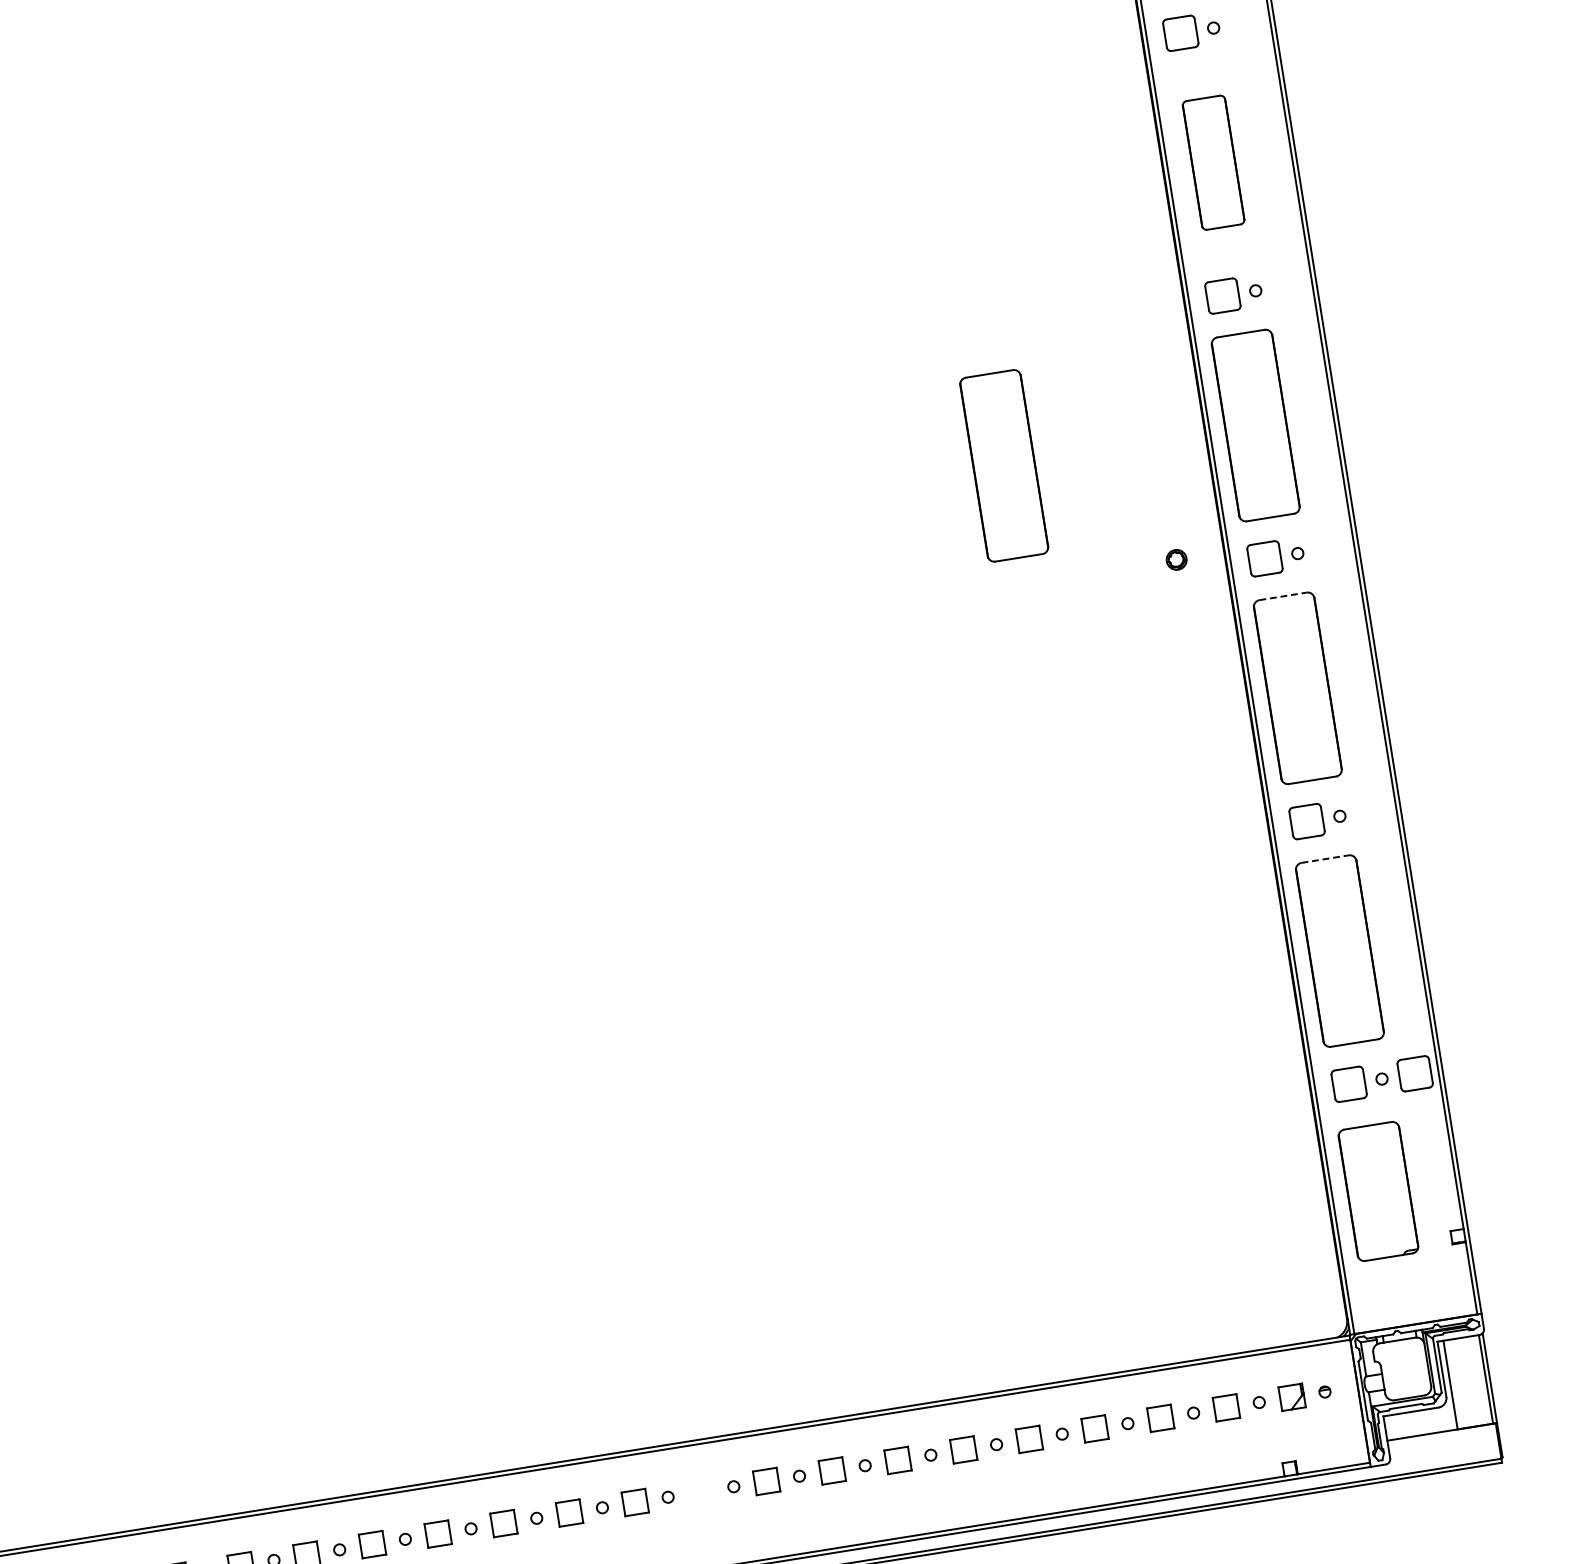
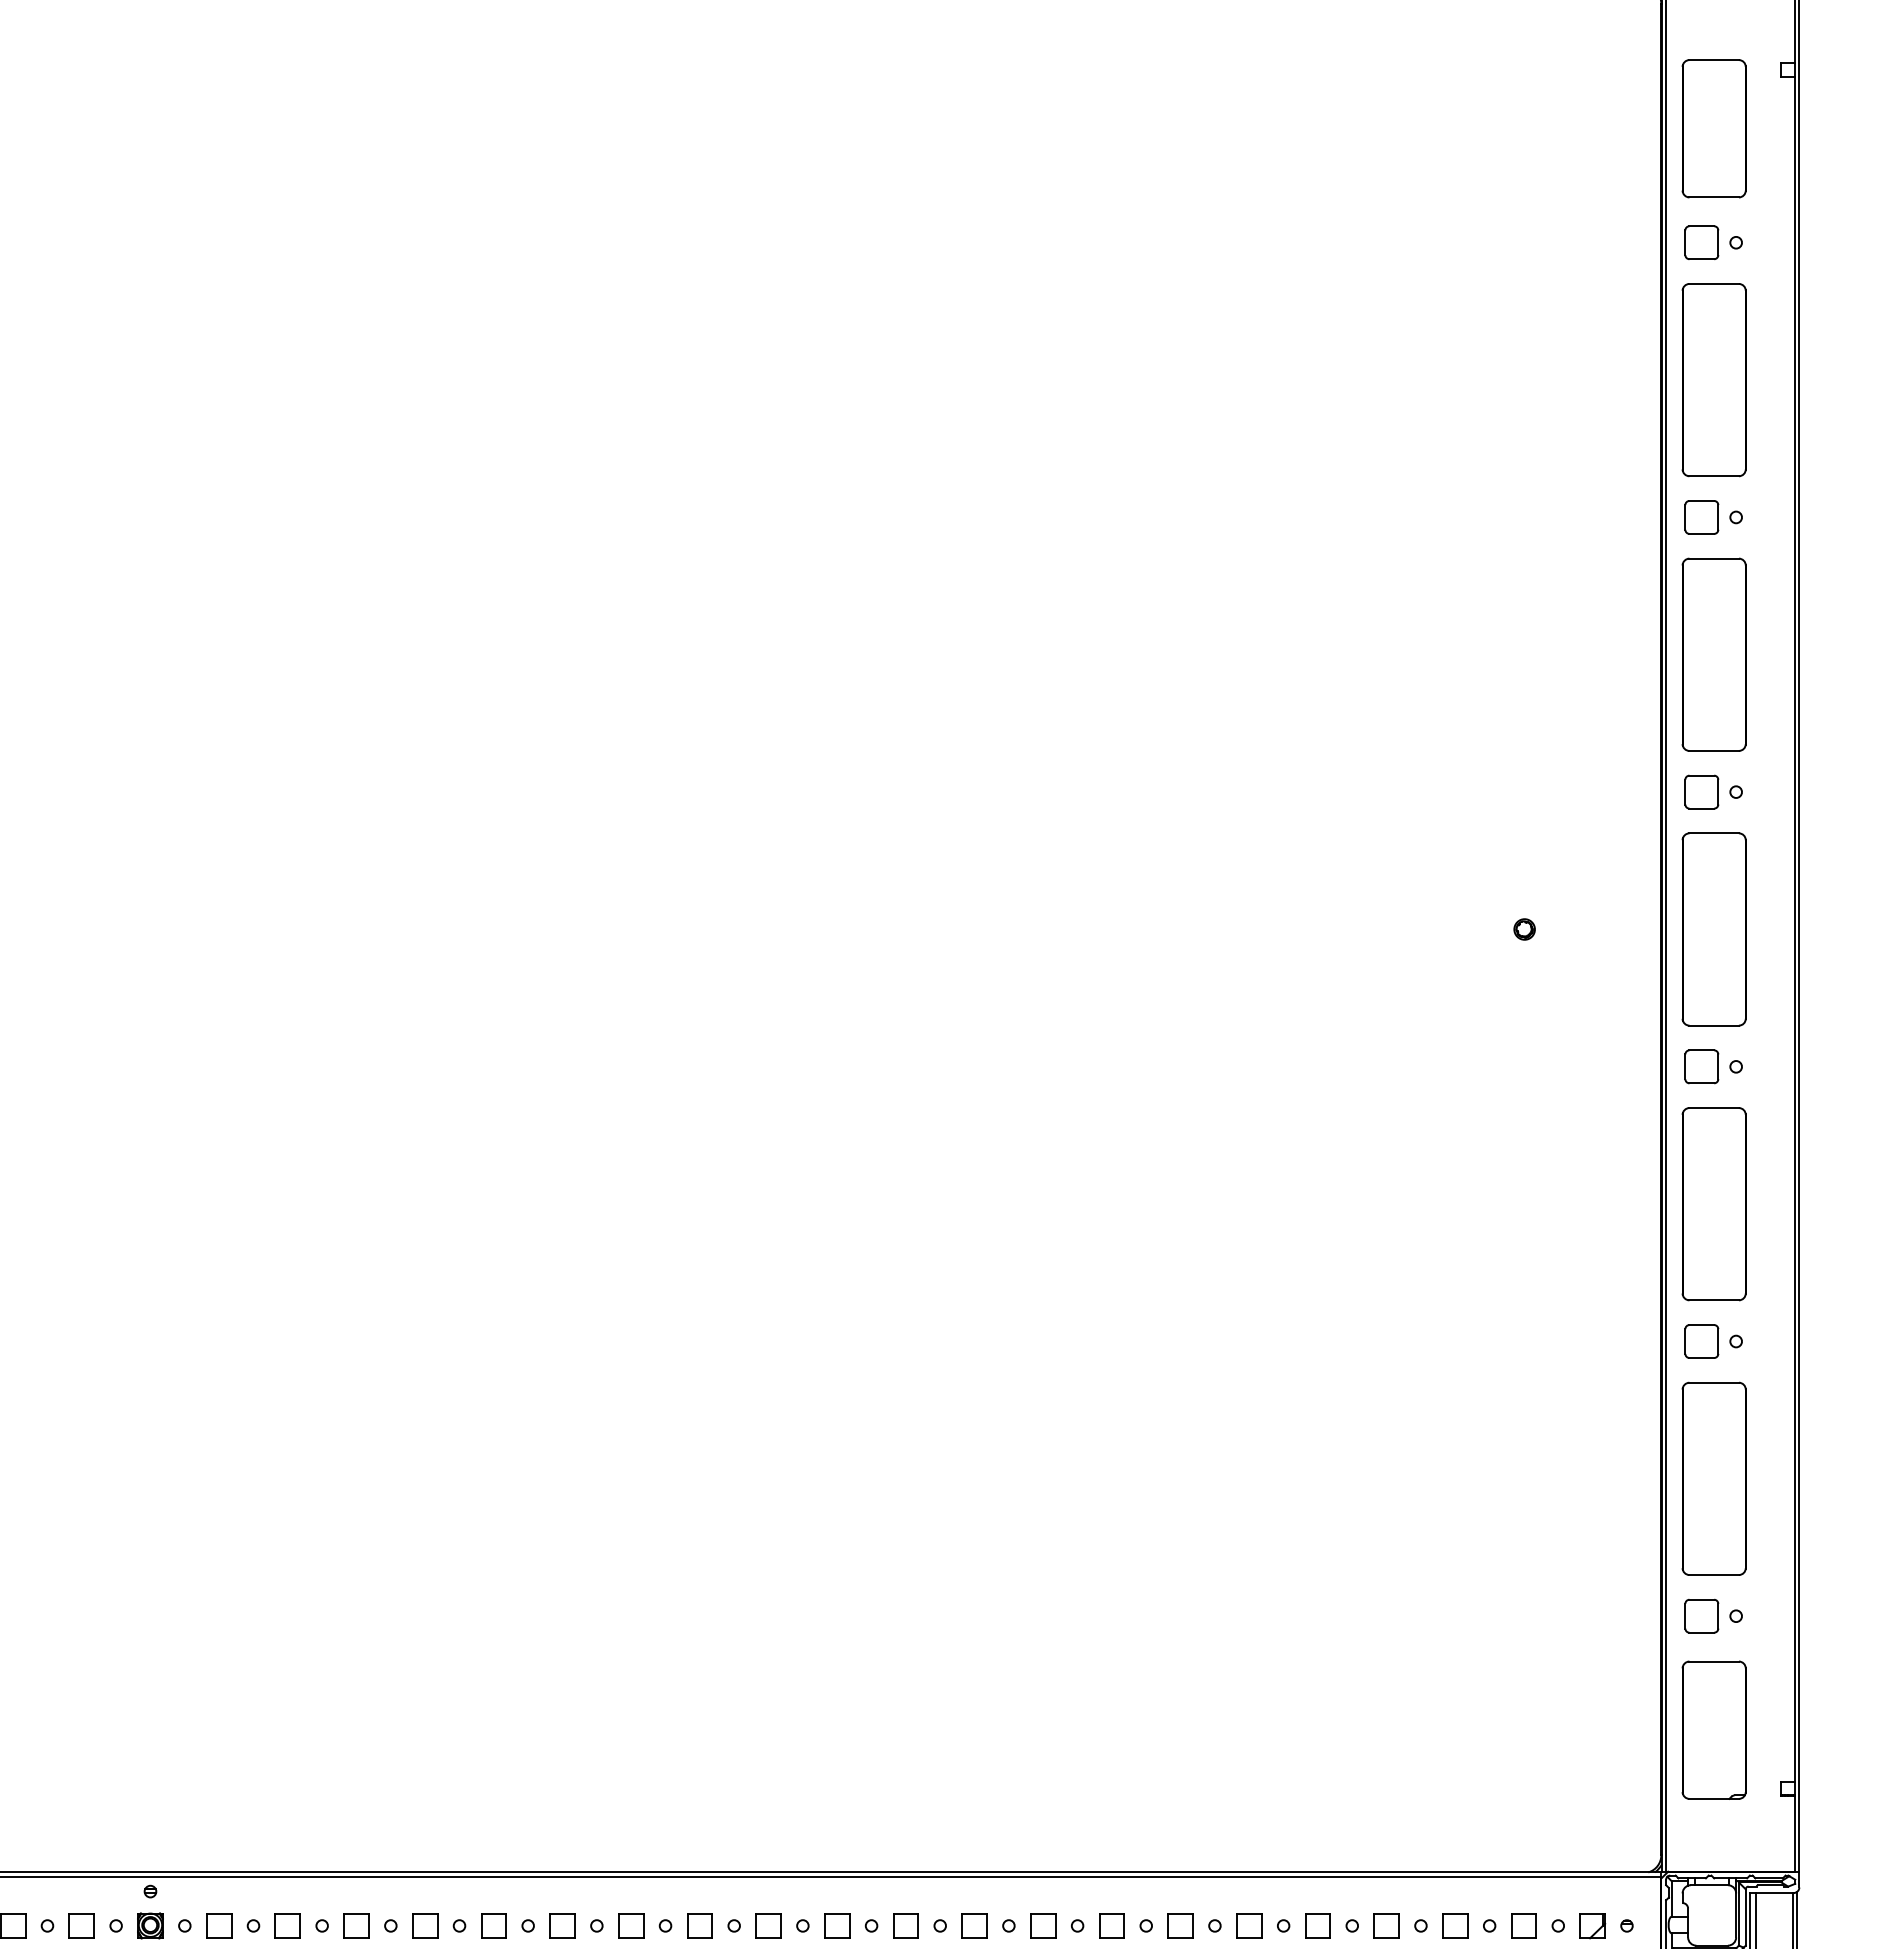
part: (1212, 162) -> (1713, 654), size x1.43
part: (1003, 465) -> (1450, 929), removed
part: (1176, 559) -> (1524, 929), moved
line: (1283, 596) -> (1714, 1108), dashed -> solid
line: (1325, 858) -> (1714, 1382), dashed -> solid
part: (1414, 1073) -> (1770, 1615), removed
part: (700, 1491) -> (974, 1925), added

